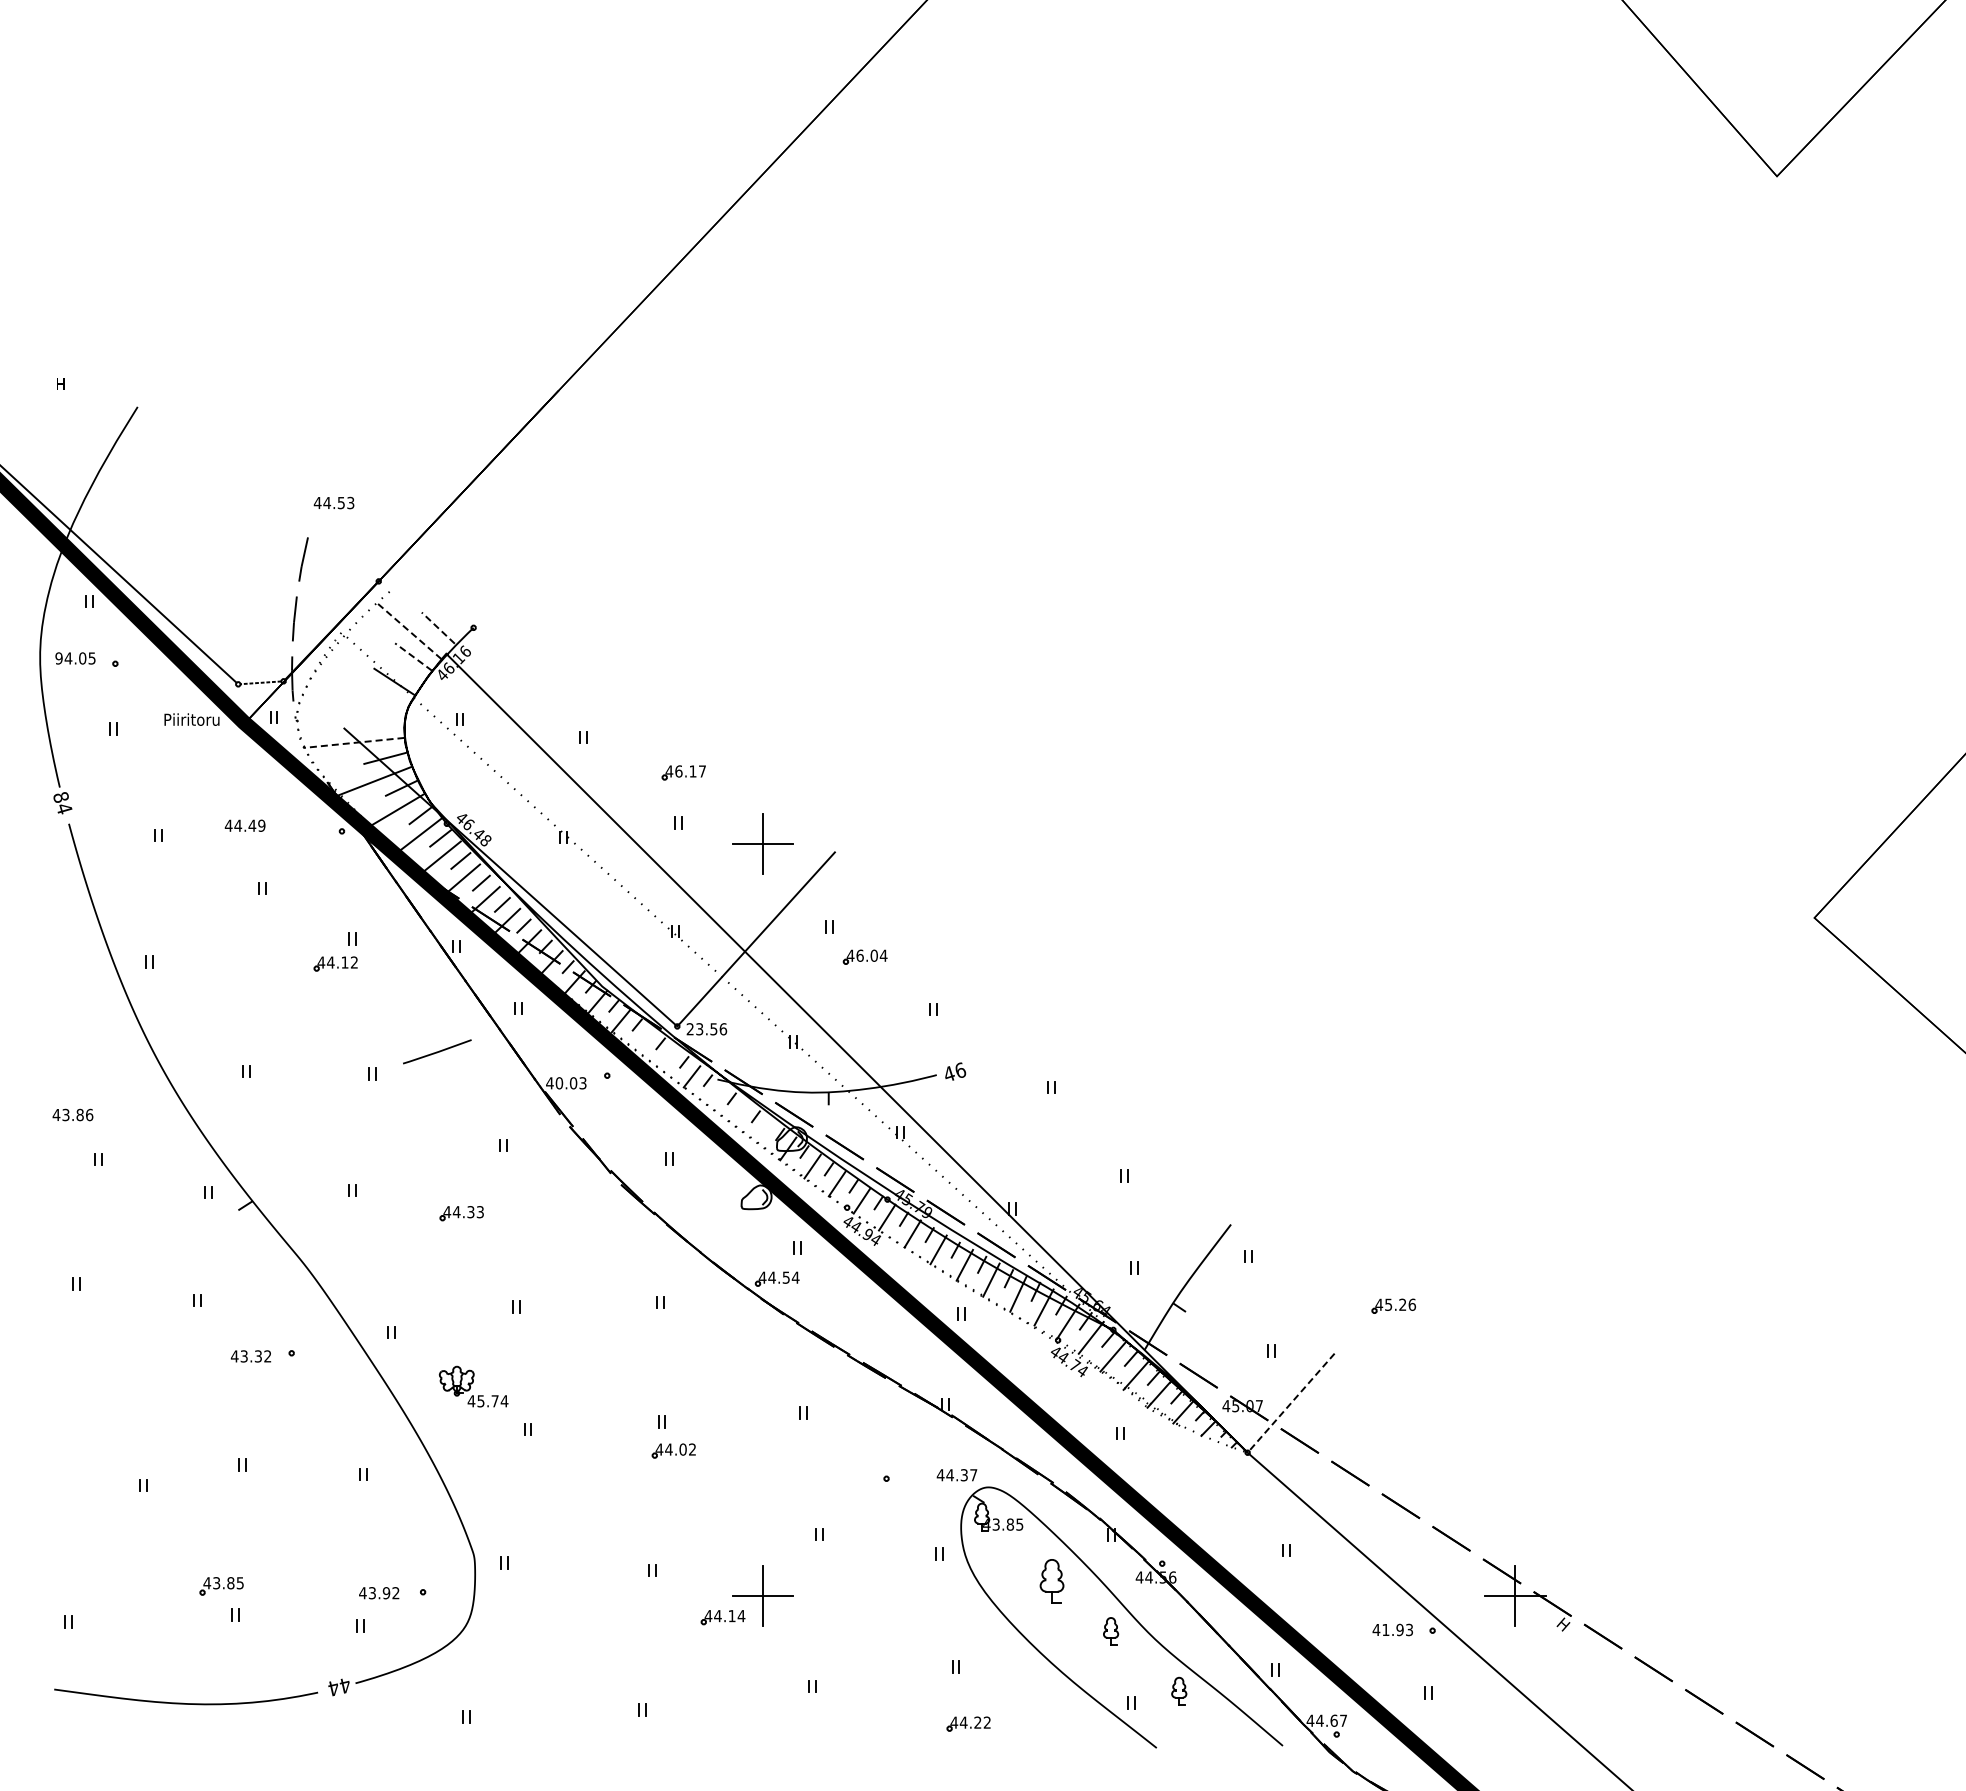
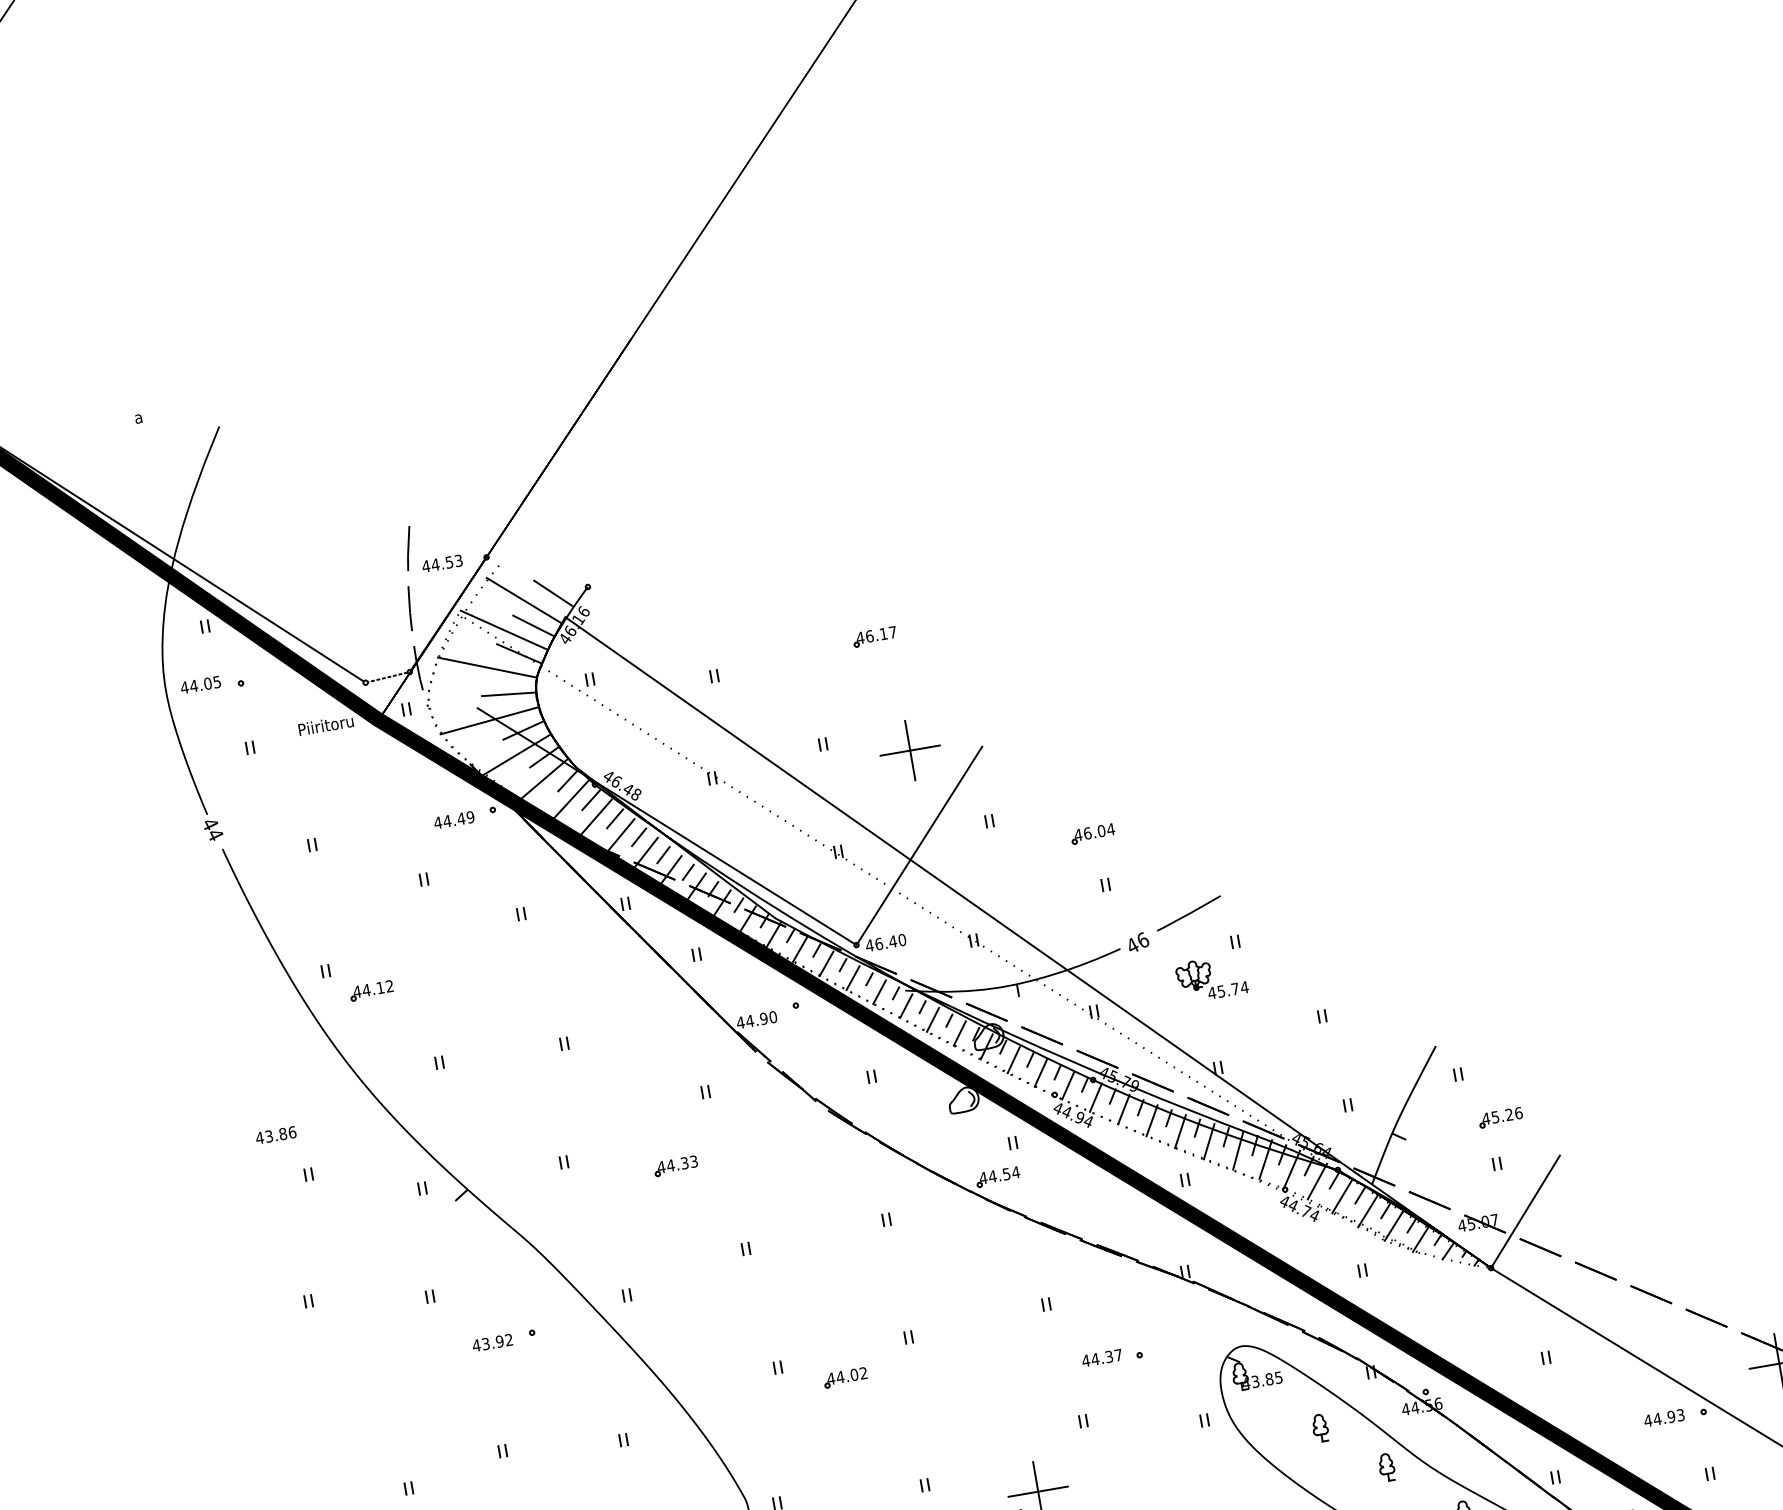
text: (60, 384) -> (139, 417), H -> a
text: (333, 502) -> (441, 563), moved
line: (438, 628) -> (553, 593), dashed -> solid
line: (408, 630) -> (524, 600), dashed -> solid
line: (383, 656) -> (504, 630), added
line: (413, 657) -> (533, 626), dashed -> solid
text: (58, 658) -> (184, 687), 94.05 -> 44.05
line: (360, 689) -> (486, 667), added
line: (377, 719) -> (508, 693), added
line: (353, 742) -> (489, 720), dashed -> solid
part: (683, 772) -> (874, 636), moved
text: (60, 797) -> (209, 824), 84 -> 44
text: (244, 825) -> (453, 819), moved
part: (864, 956) -> (1092, 833), moved
part: (335, 963) -> (371, 990), moved
text: (706, 1029) -> (885, 943), 23.56 -> 46.40
line: (644, 1039) -> (826, 963), added
line: (437, 1051) -> (1189, 913), moved
line: (667, 1058) -> (852, 978), added
text: (570, 1083) -> (760, 1019), 40.03 -> 44.90
line: (715, 1094) -> (905, 1005), added
line: (739, 1112) -> (932, 1019), added
line: (764, 1131) -> (960, 1033), added
part: (1393, 1305) -> (1500, 1117), moved
text: (258, 1356) -> (499, 1341), 43.32 -> 43.92
part: (473, 1386) -> (1211, 978), moved
line: (1291, 1403) -> (1525, 1212), dashed -> solid
part: (673, 1450) -> (845, 1377), moved
text: (956, 1475) -> (1101, 1358), moved
part: (1052, 1581) -> (1320, 1428), size x0.62
text: (1385, 1629) -> (1657, 1418), 41.93 -> 44.93

